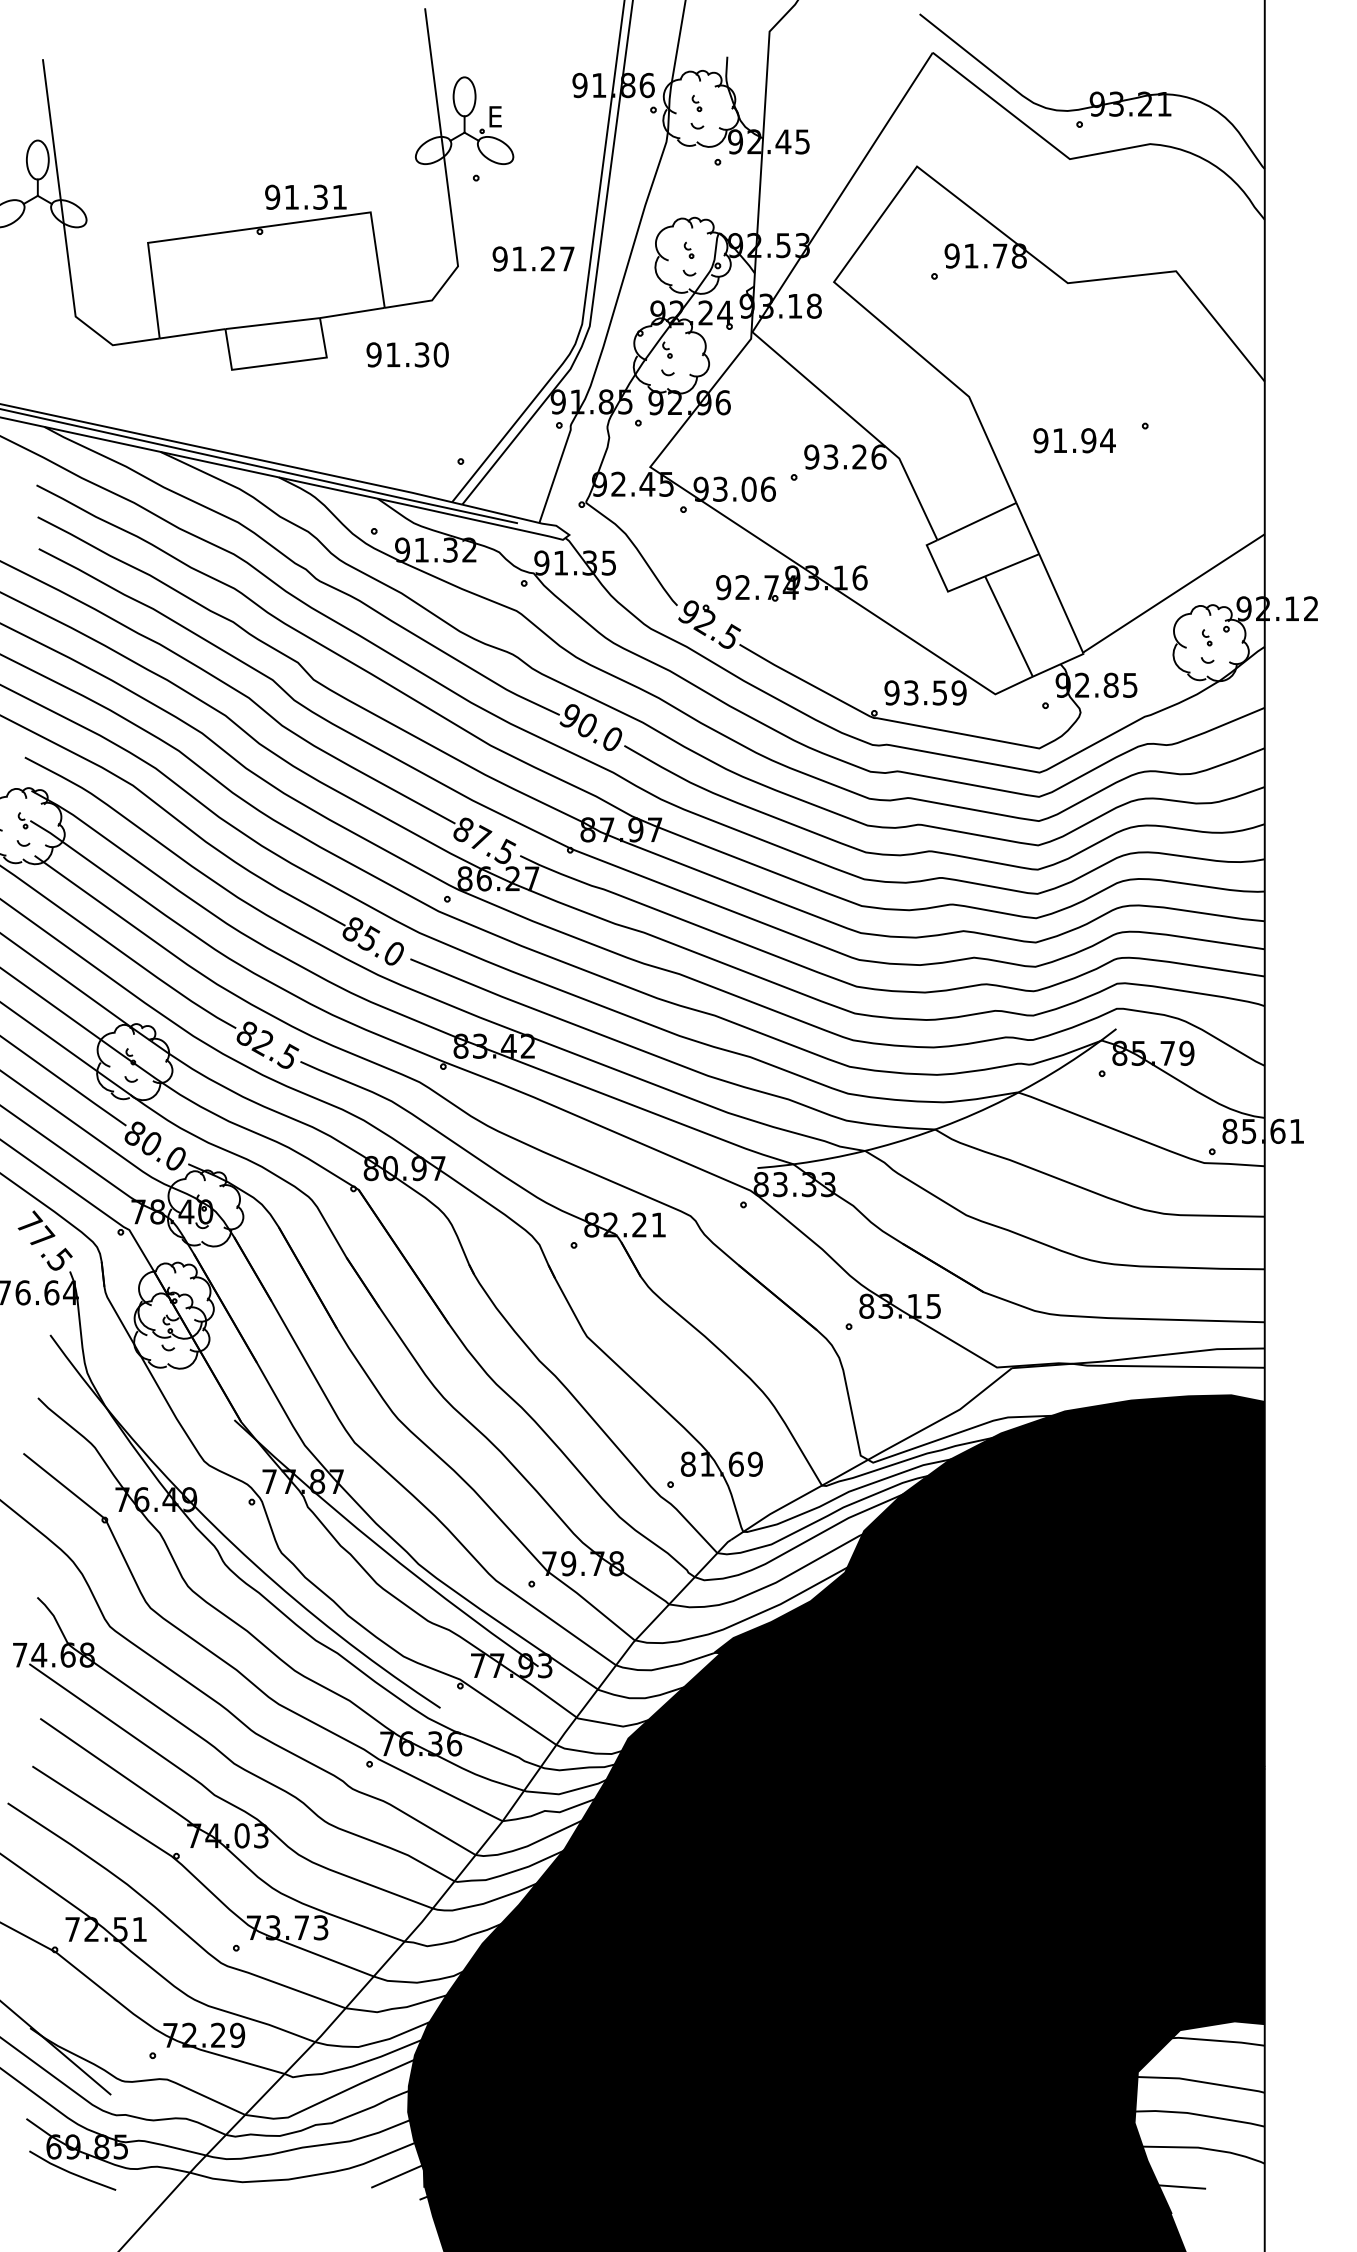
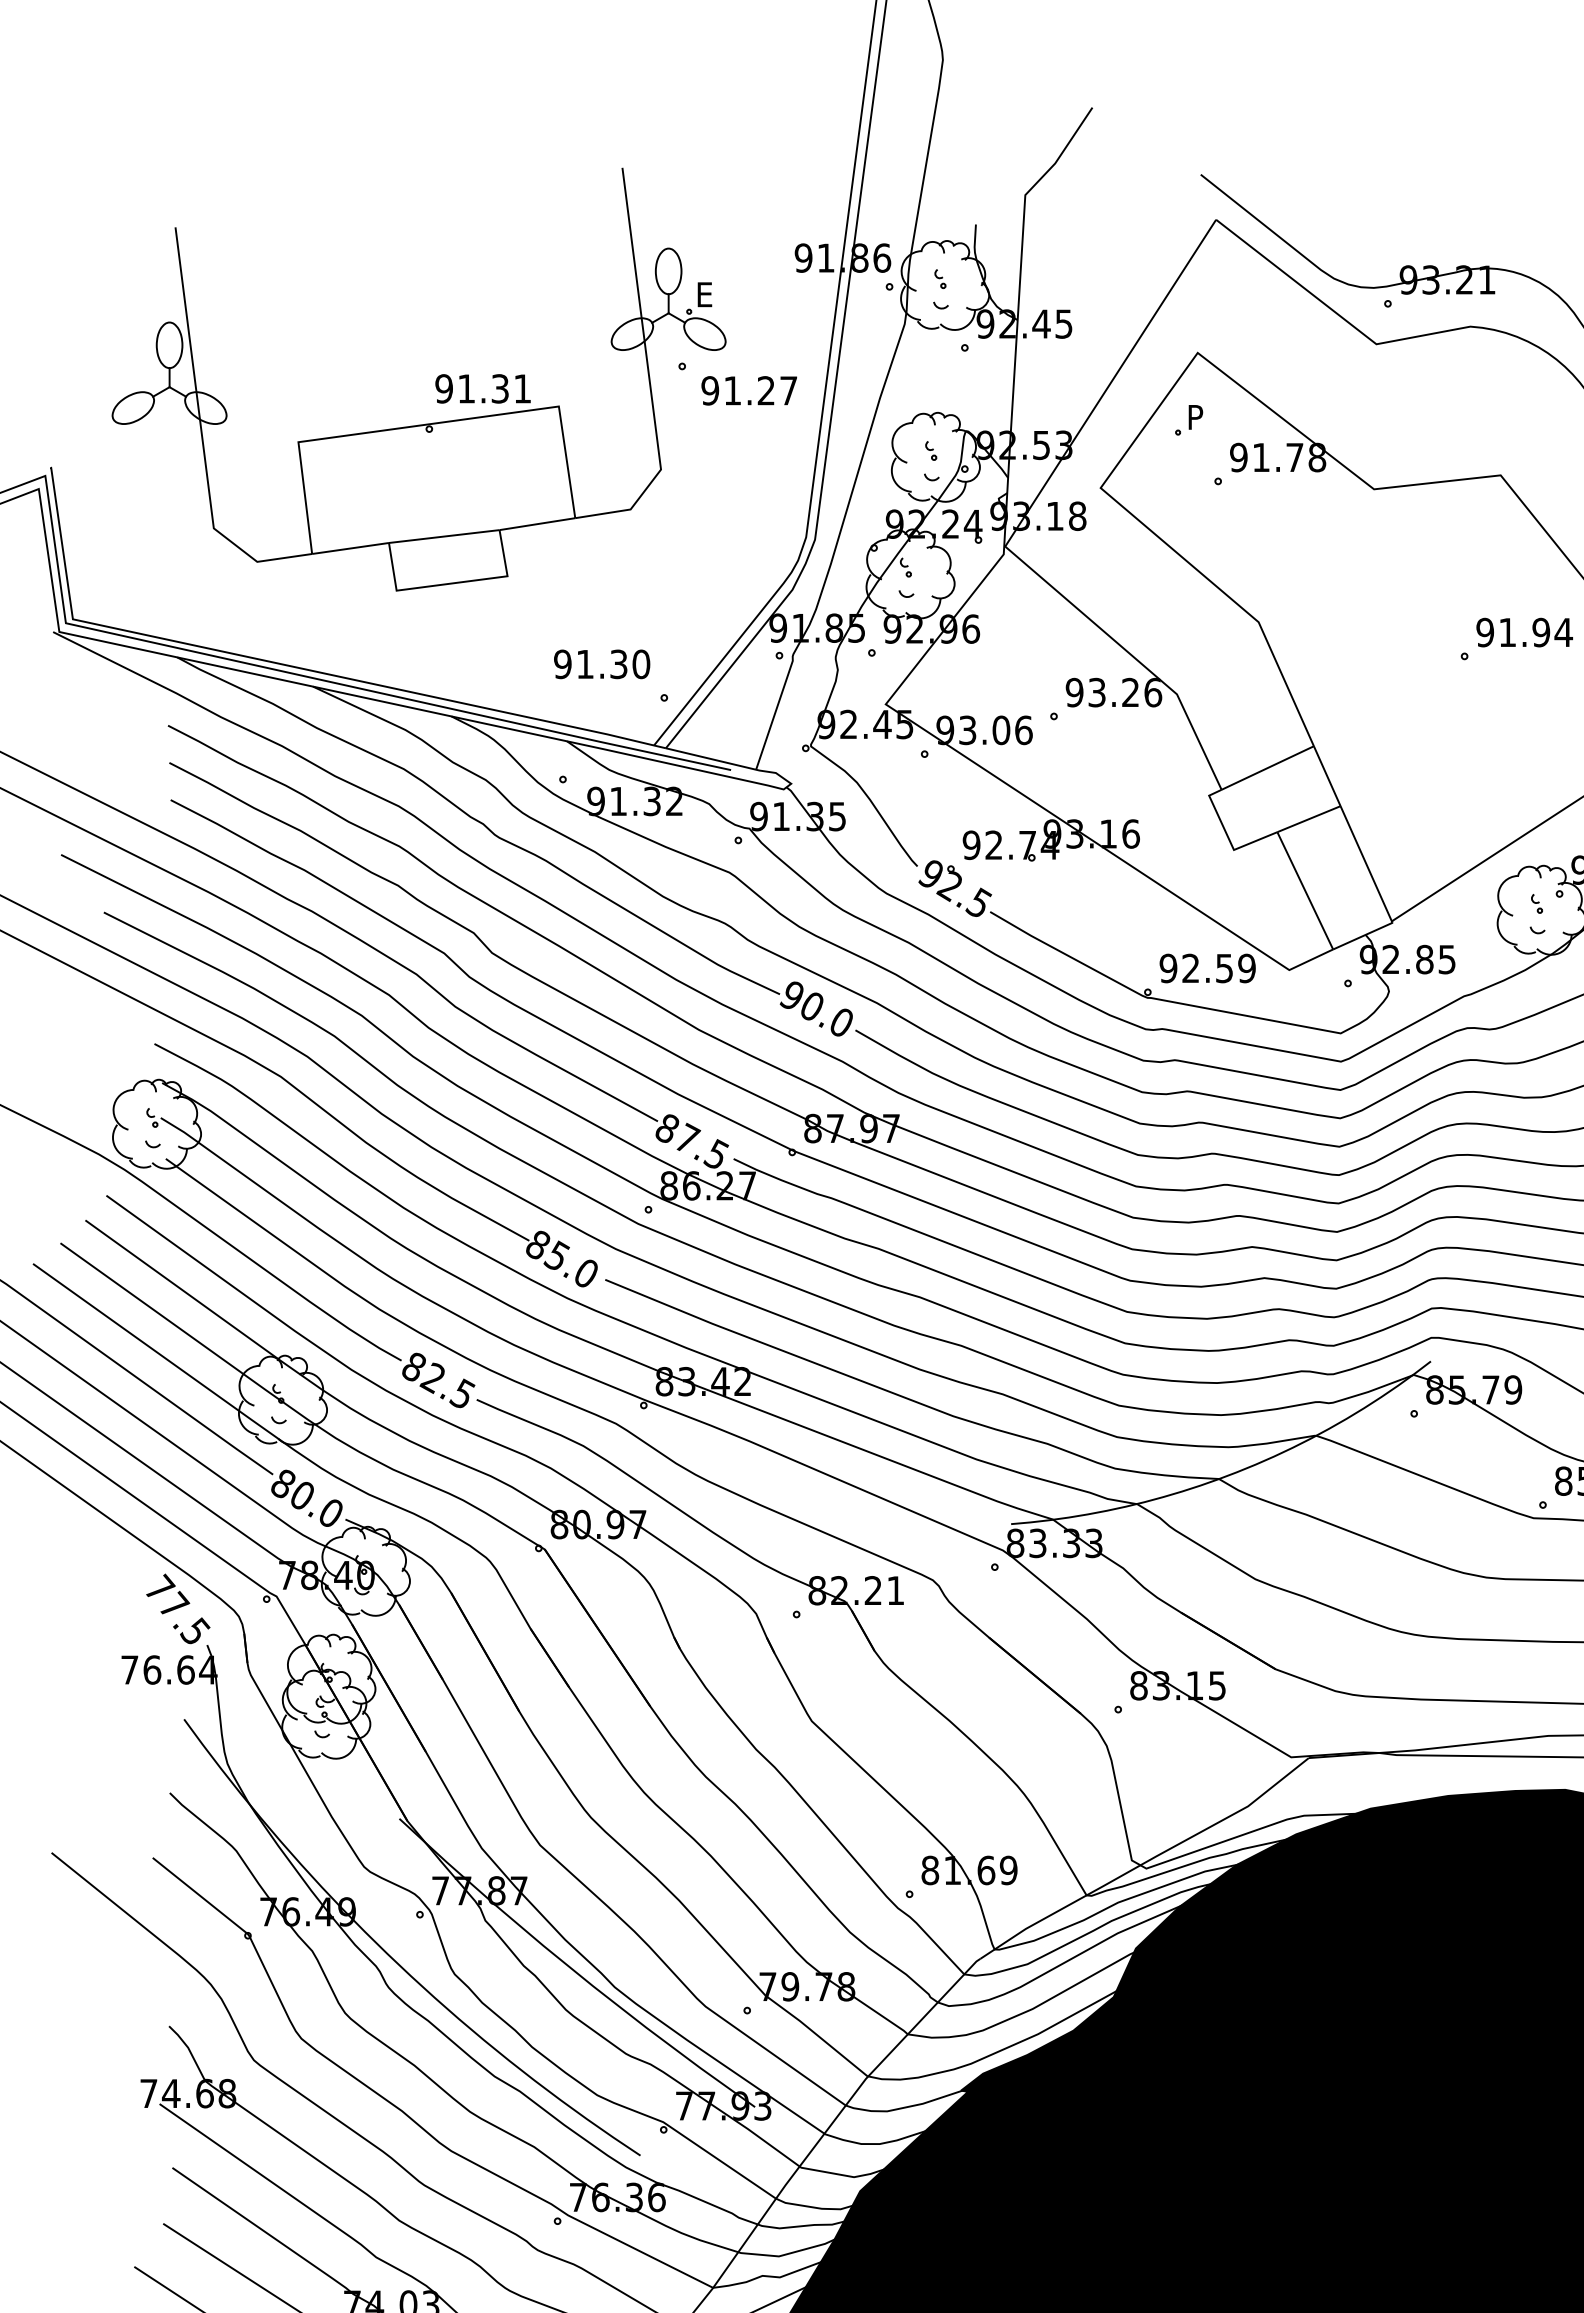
part: (909, 224) -> (1188, 420), added
text: (533, 258) -> (749, 390), moved
text: (407, 354) -> (601, 663), moved
text: (1074, 440) -> (1524, 632), moved
text: (911, 692) -> (1191, 967), 93.59 -> 92.59

